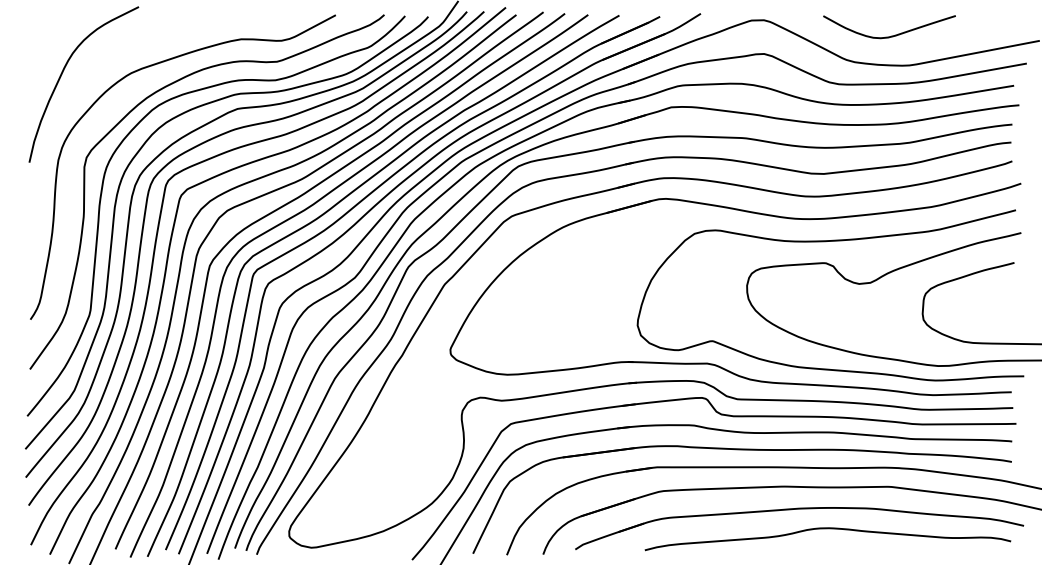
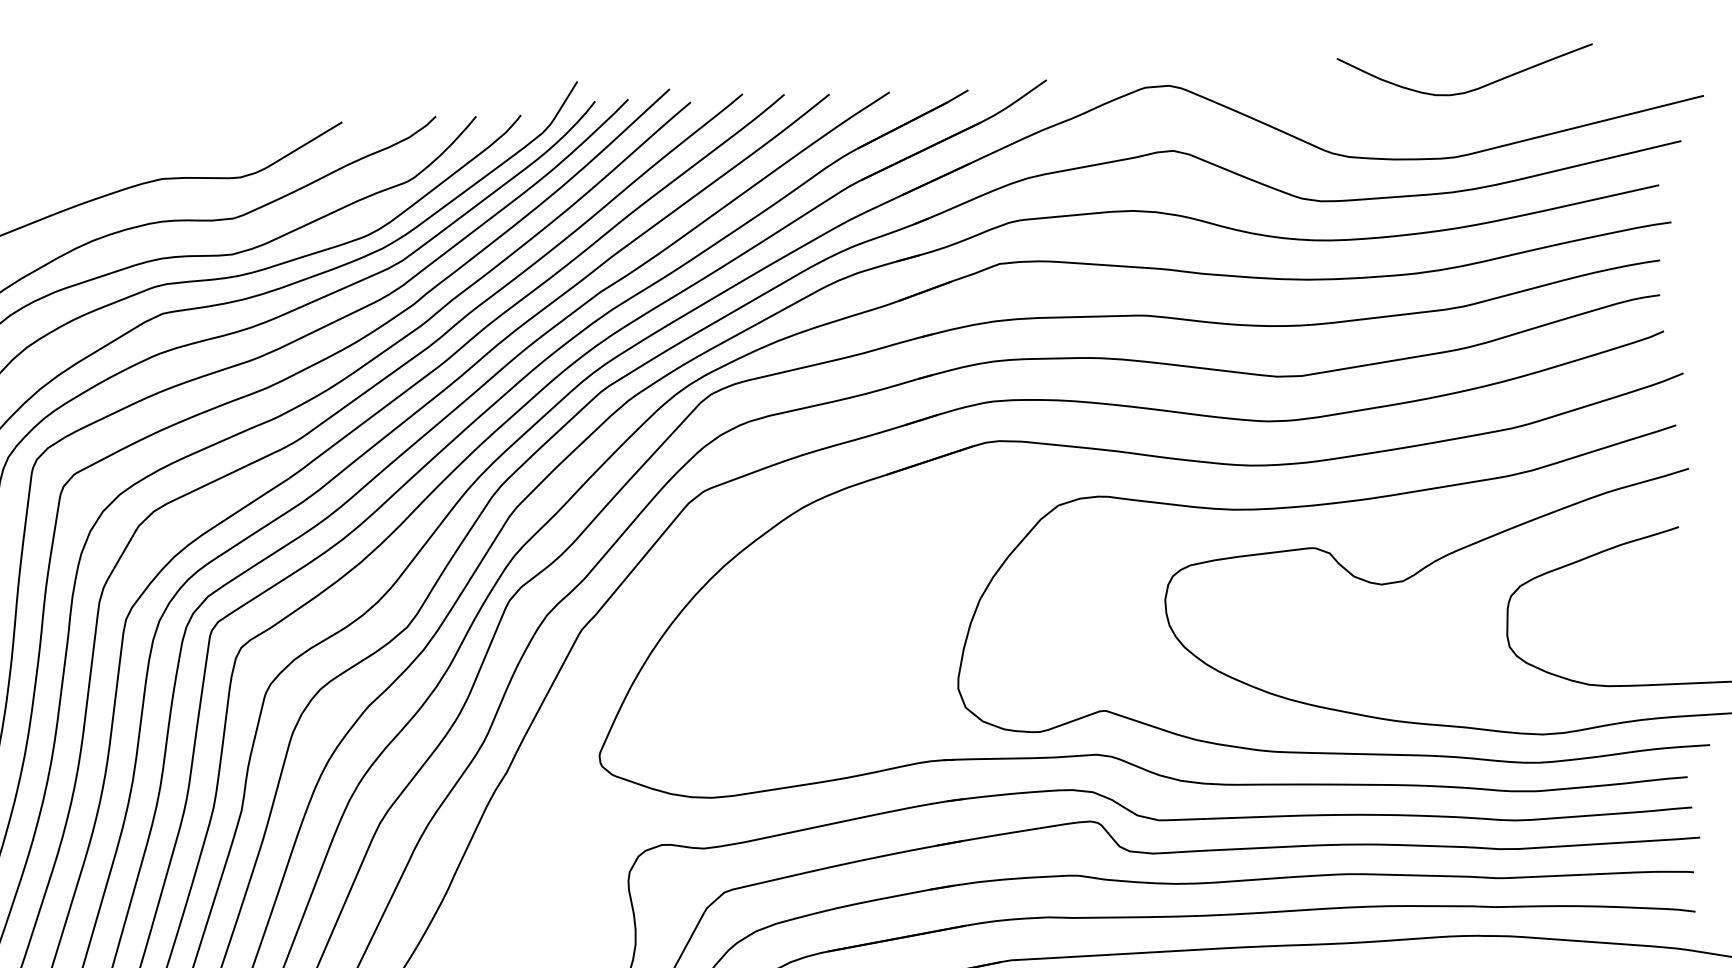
curve: (891, 35) -> (1470, 88), moved

